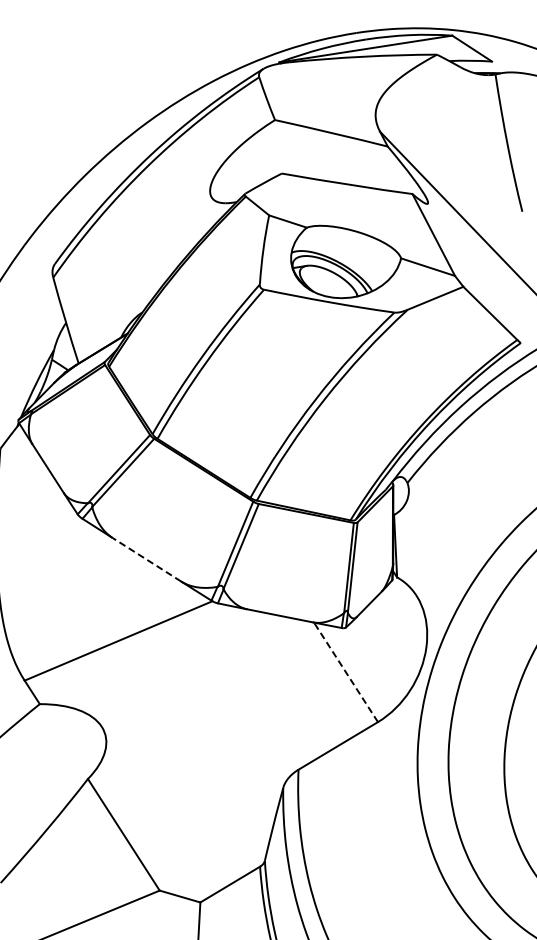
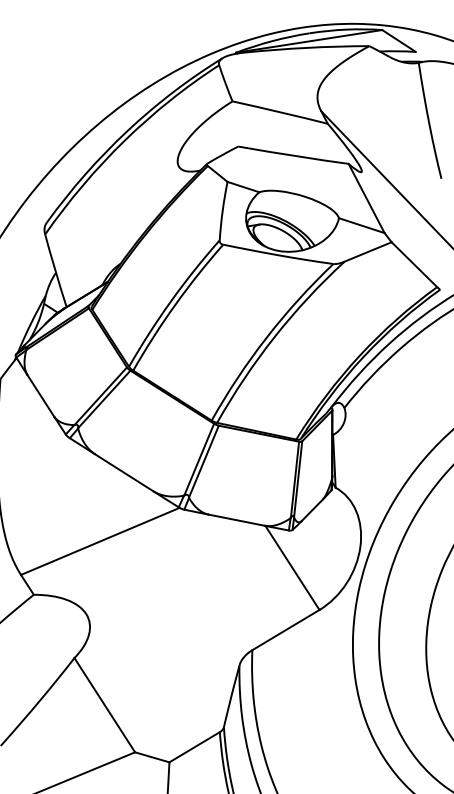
line: (146, 559) -> (123, 472), dashed -> solid
line: (345, 671) -> (292, 567), dashed -> solid

